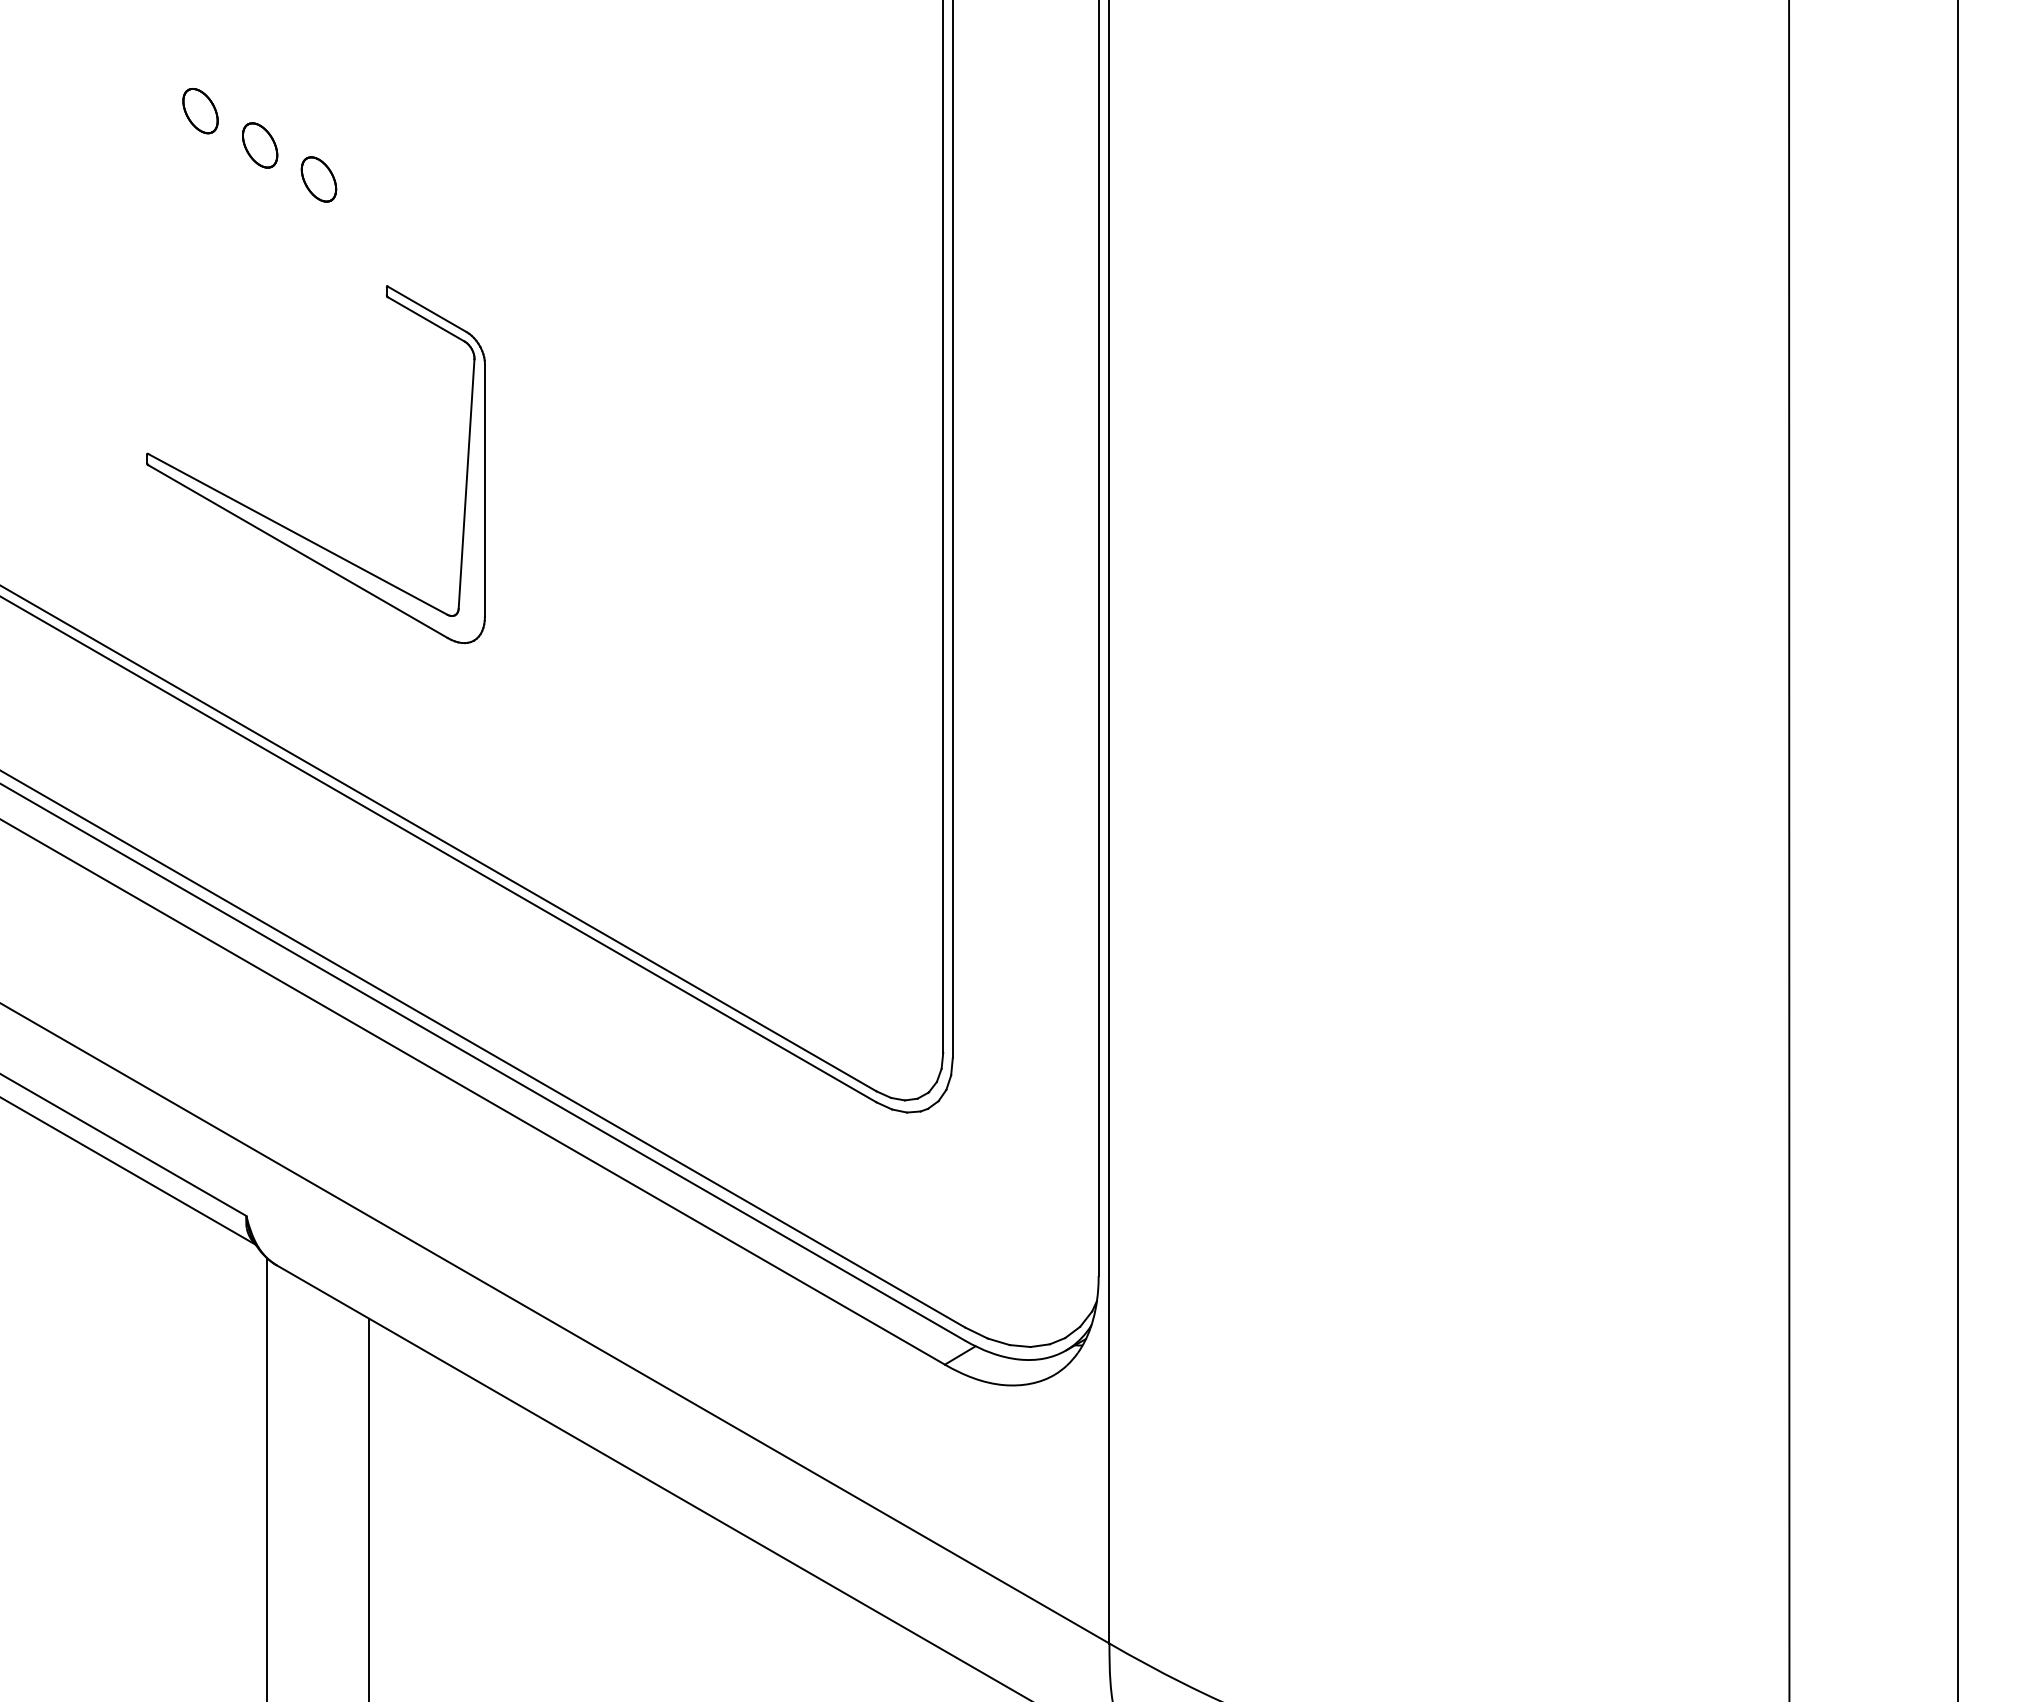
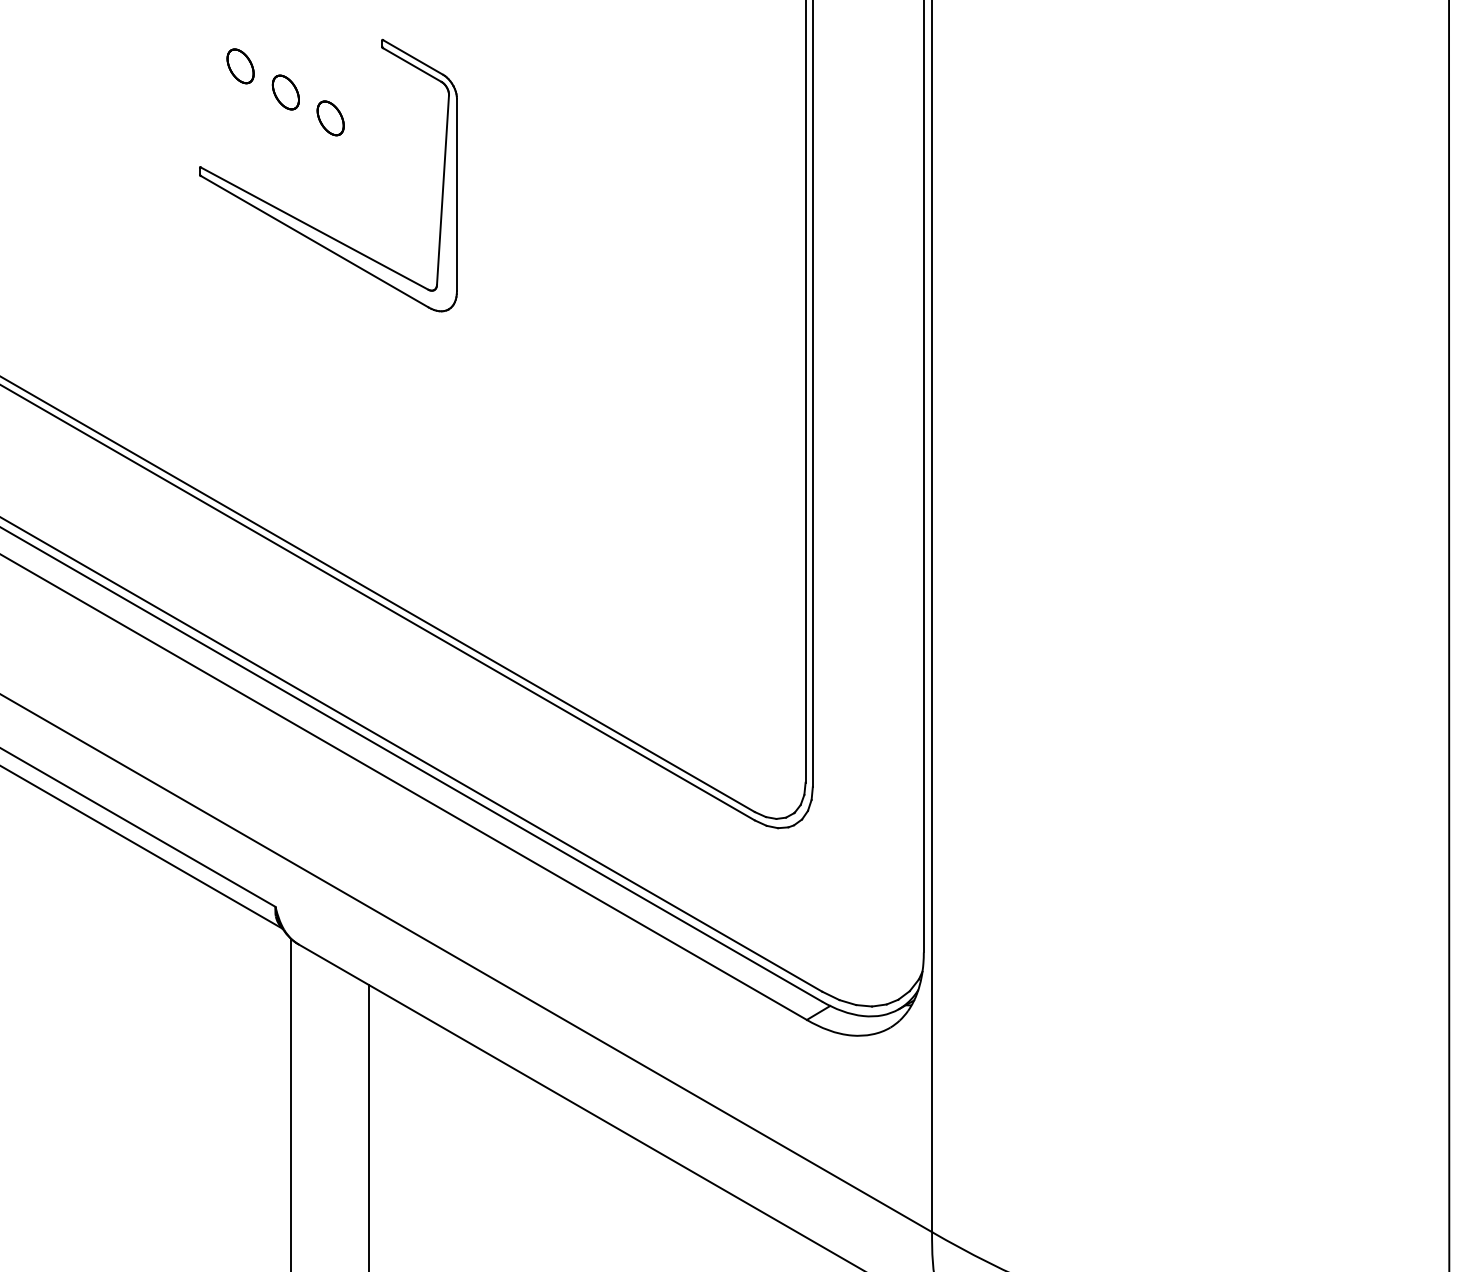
part: (278, 522) -> (299, 219), moved

